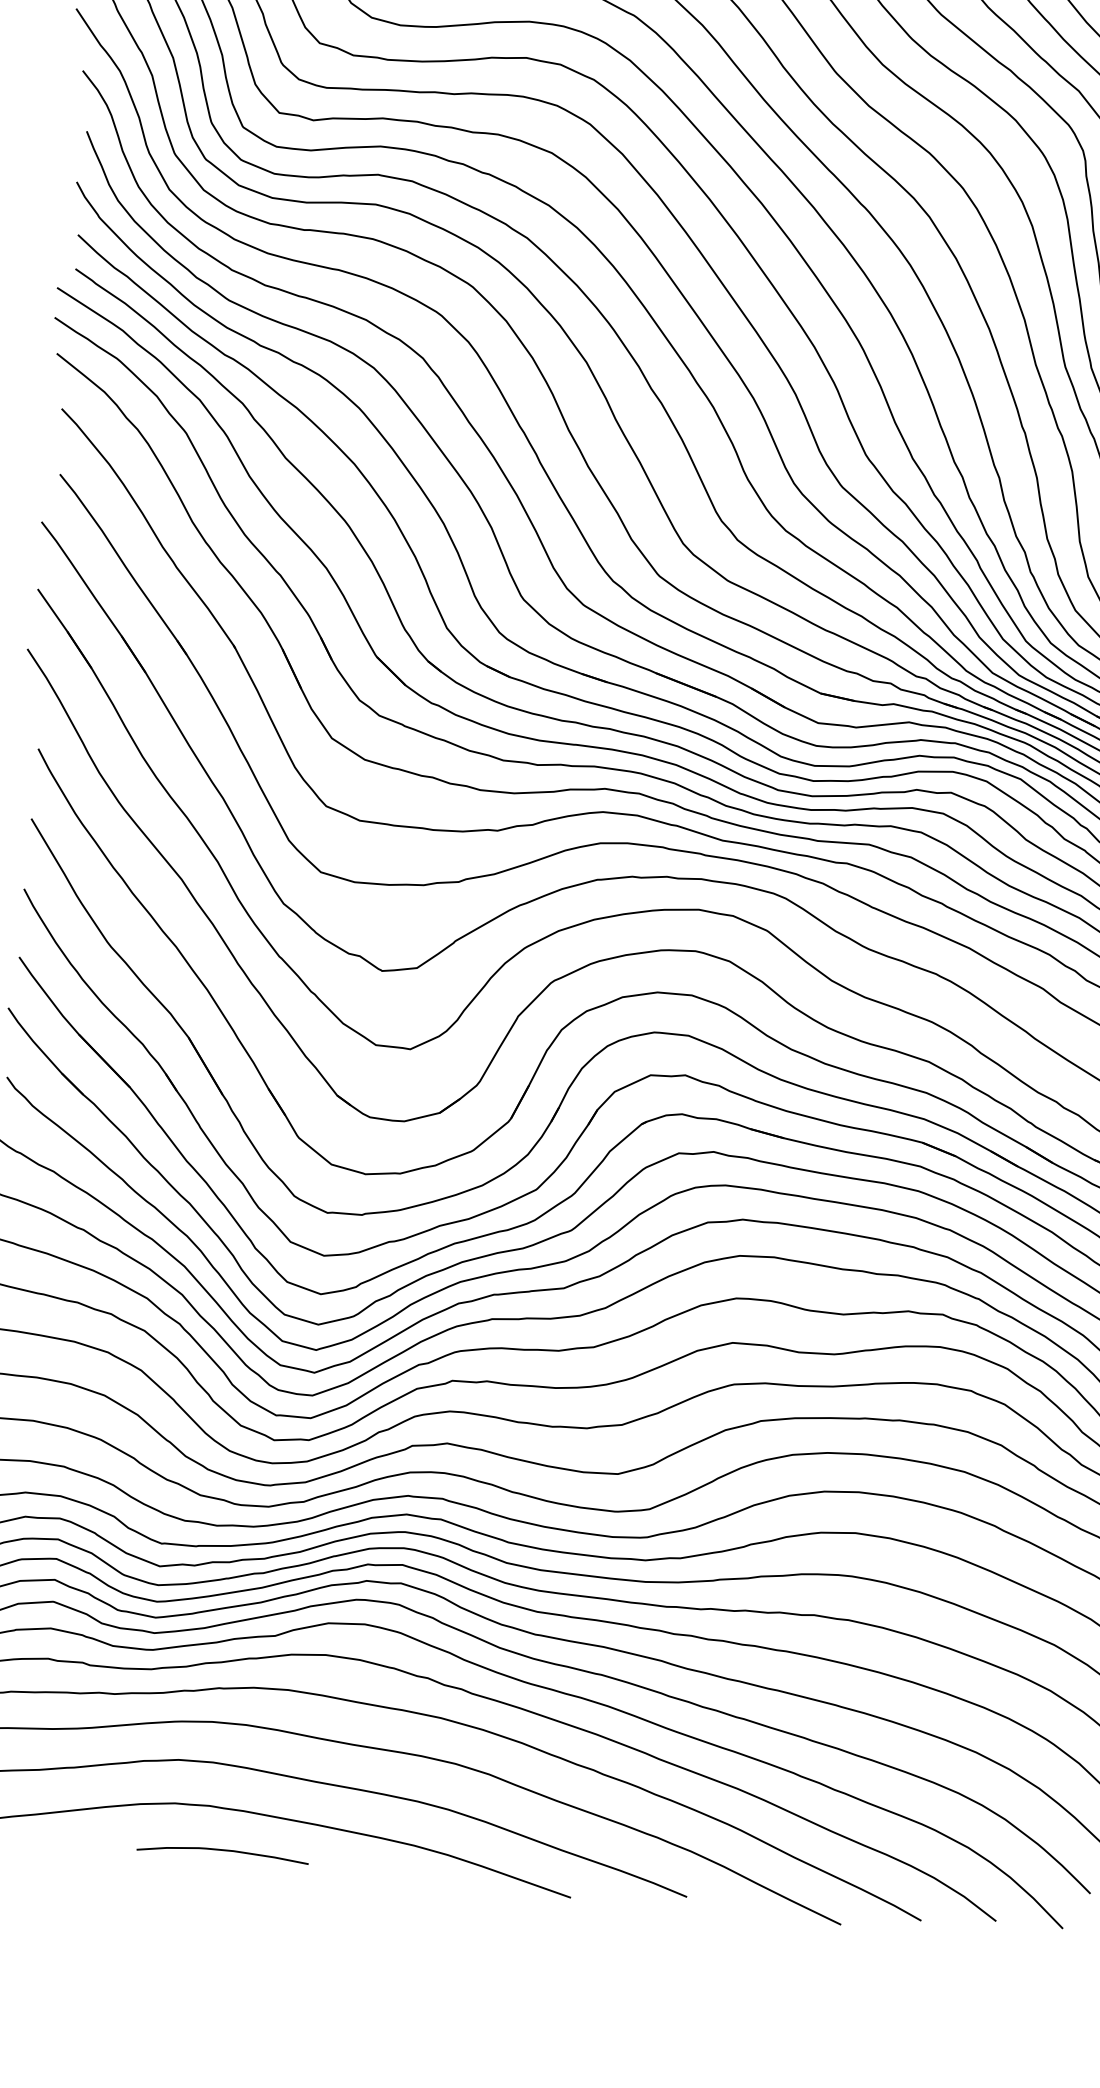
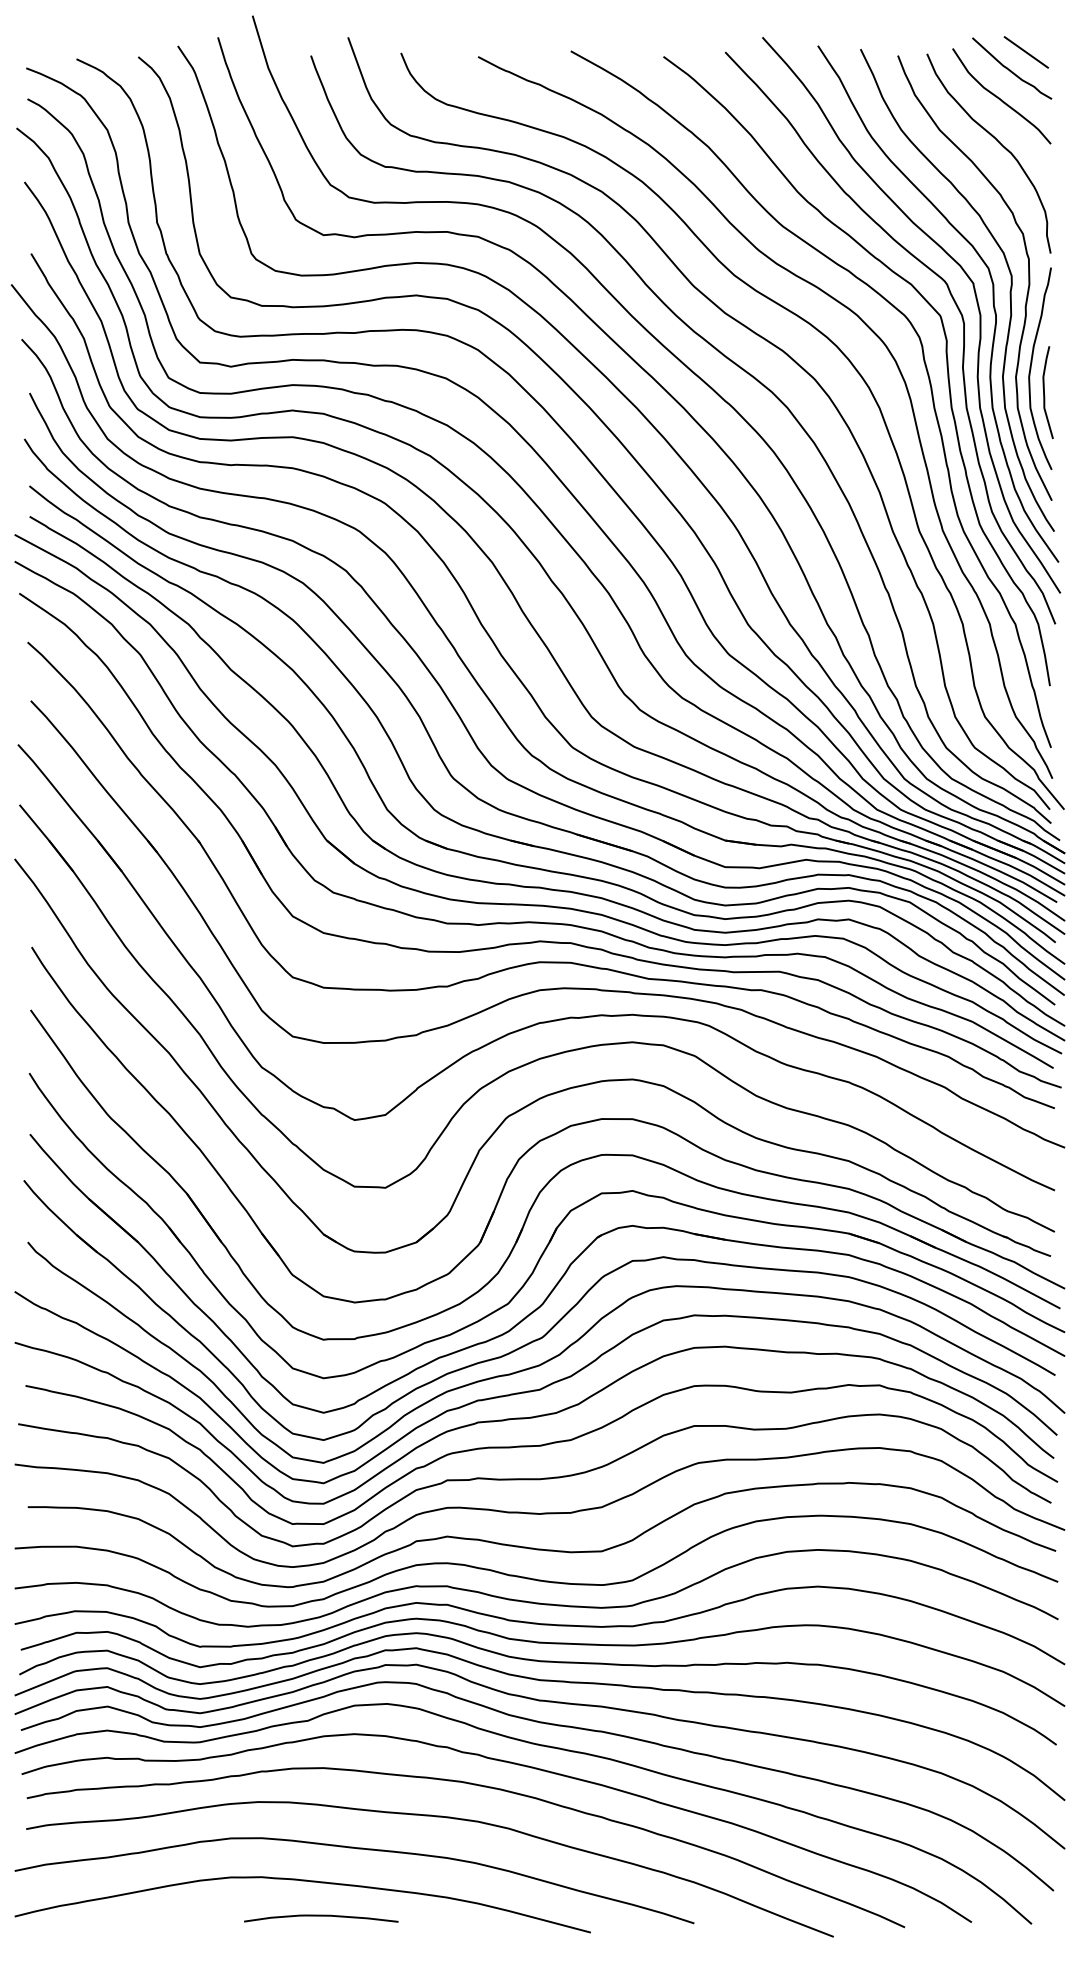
curve: (223, 1851) -> (321, 1916), moved

